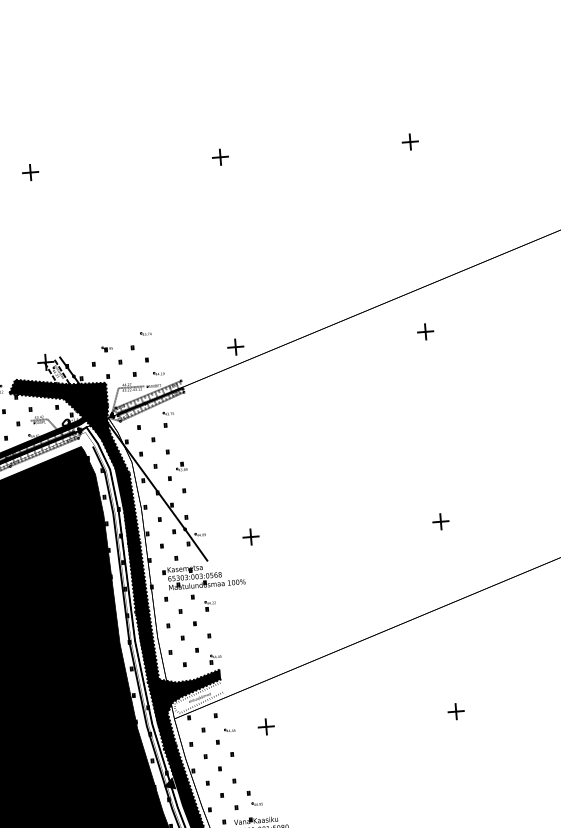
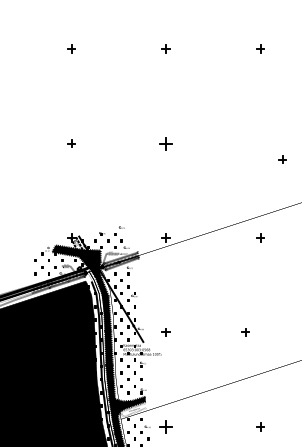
part: (410, 141) -> (282, 159), moved
part: (219, 157) -> (165, 143), size x1.6
part: (440, 521) -> (245, 332), moved
part: (264, 726) -> (165, 426), size x1.6

